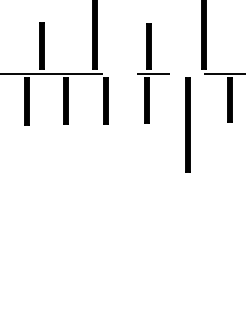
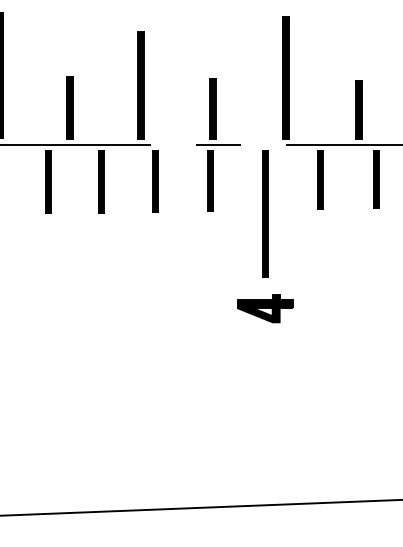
part: (188, 195) -> (265, 308), added

